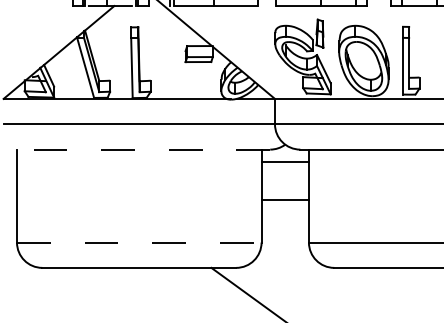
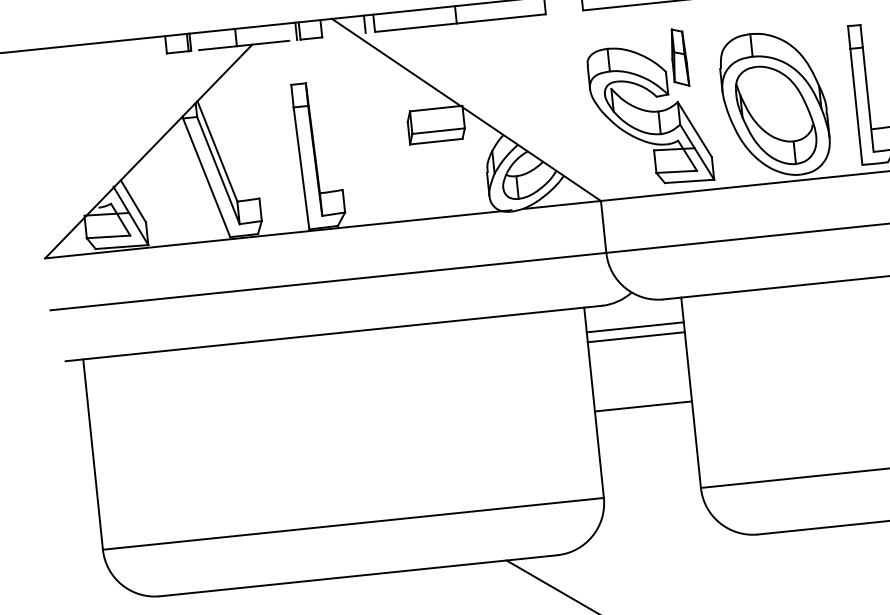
line: (139, 149) -> (334, 333), dashed -> solid
line: (284, 166) -> (634, 337), added
line: (139, 242) -> (353, 523), dashed -> solid

